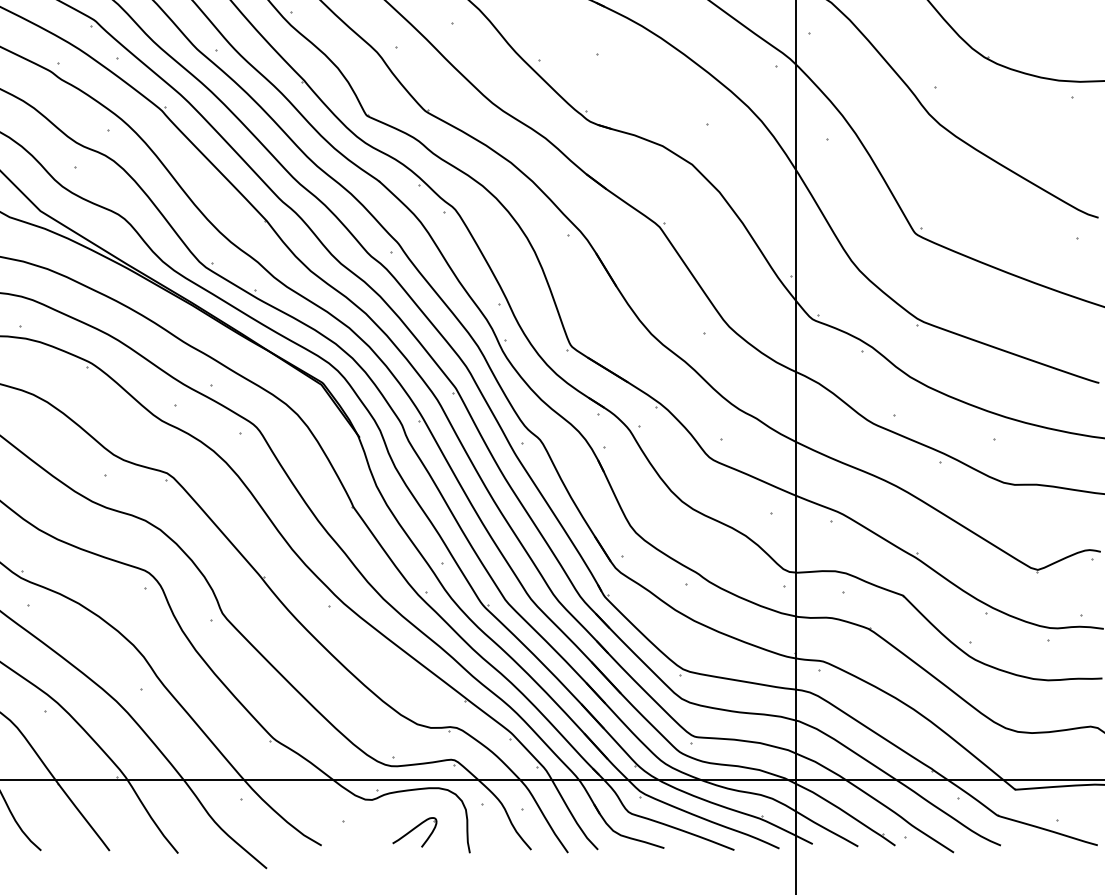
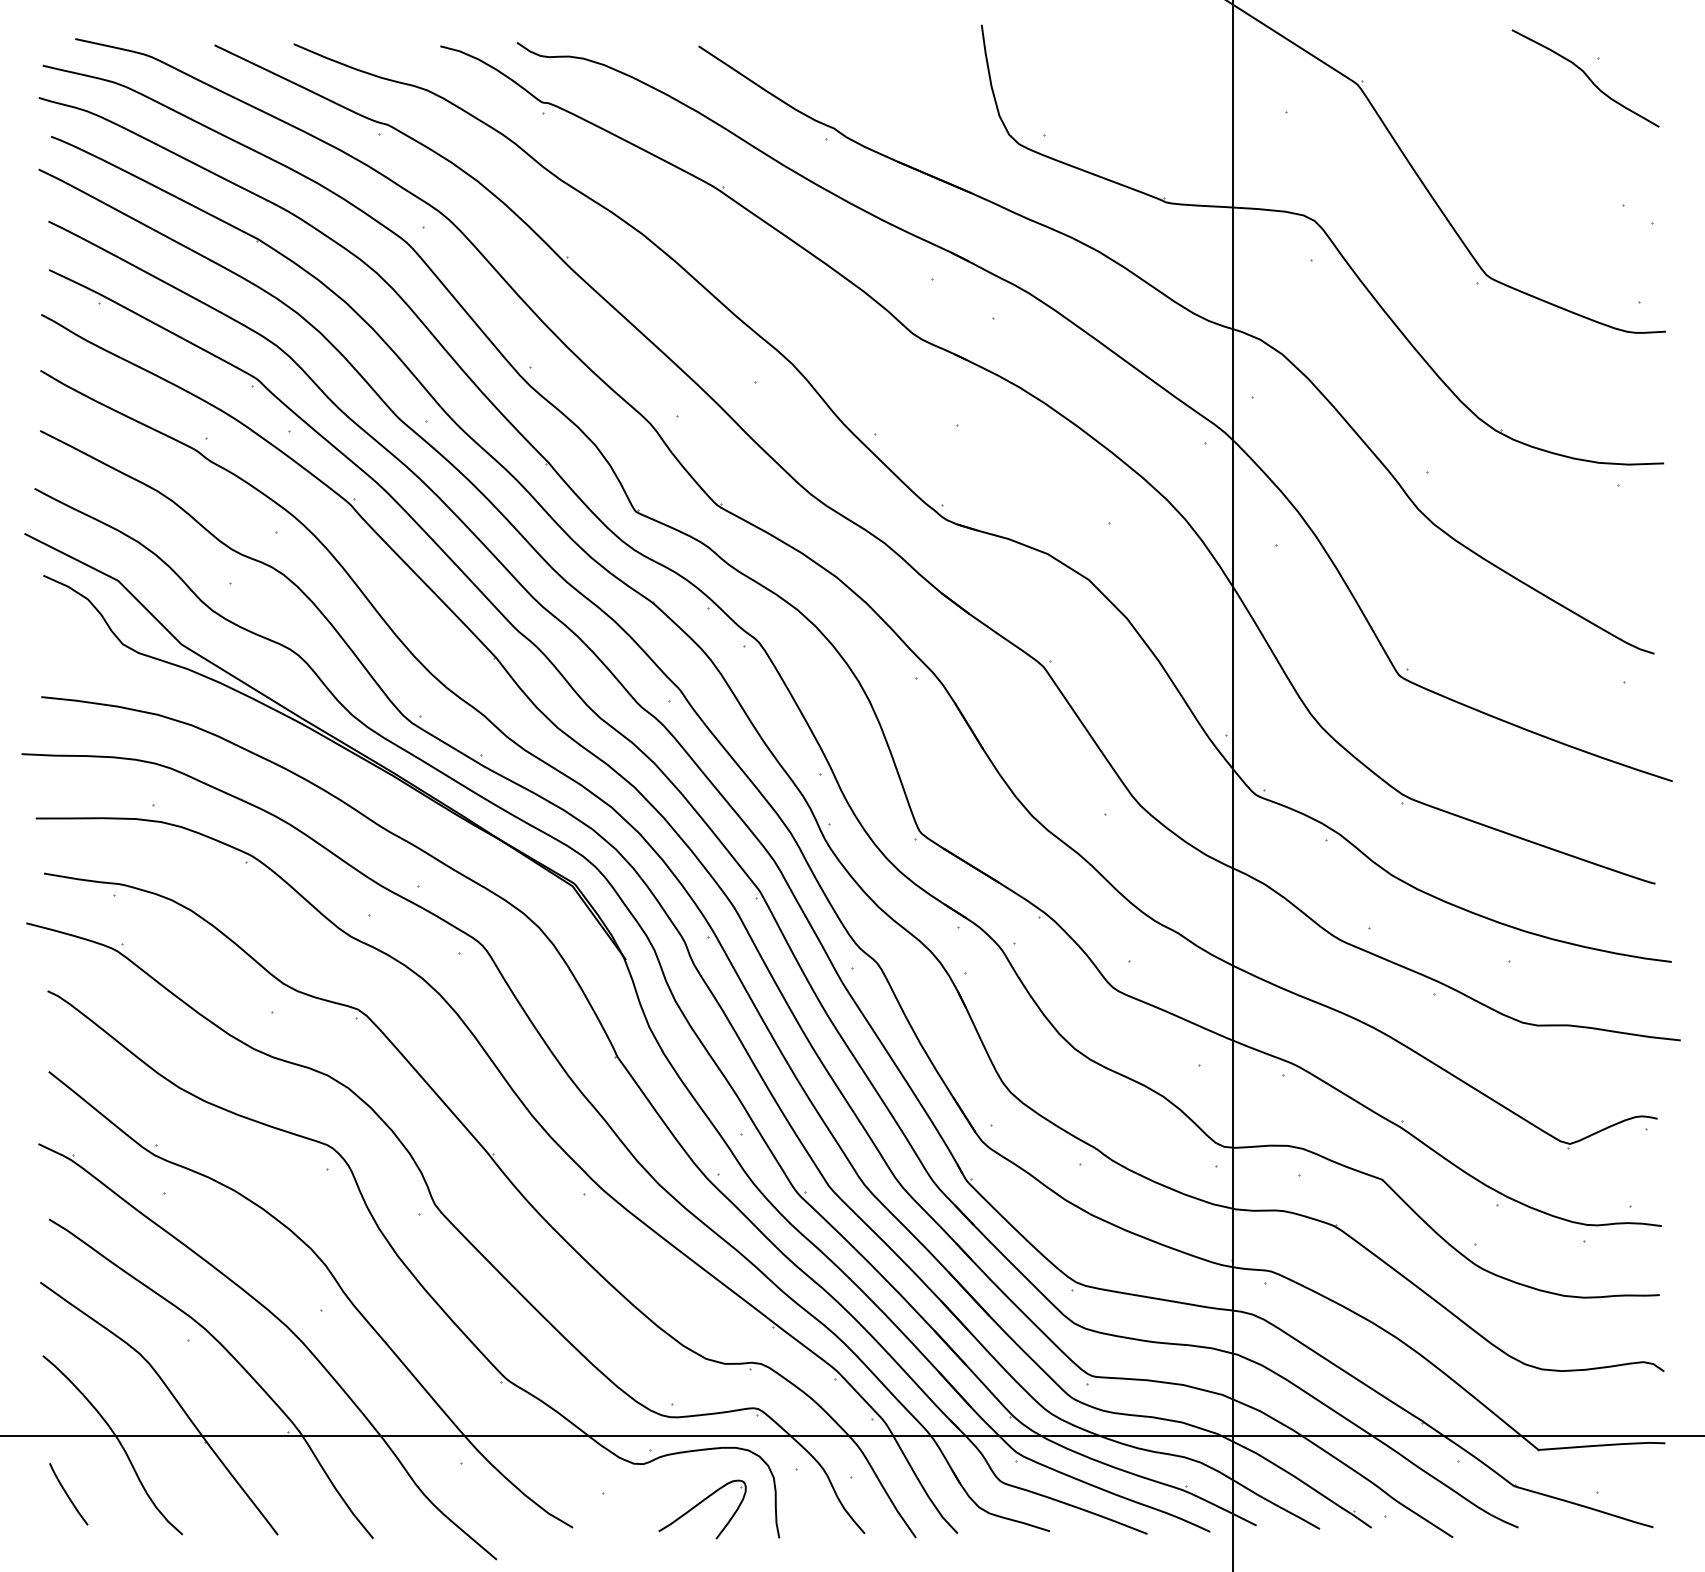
part: (414, 832) -> (702, 1509), size x1.43

